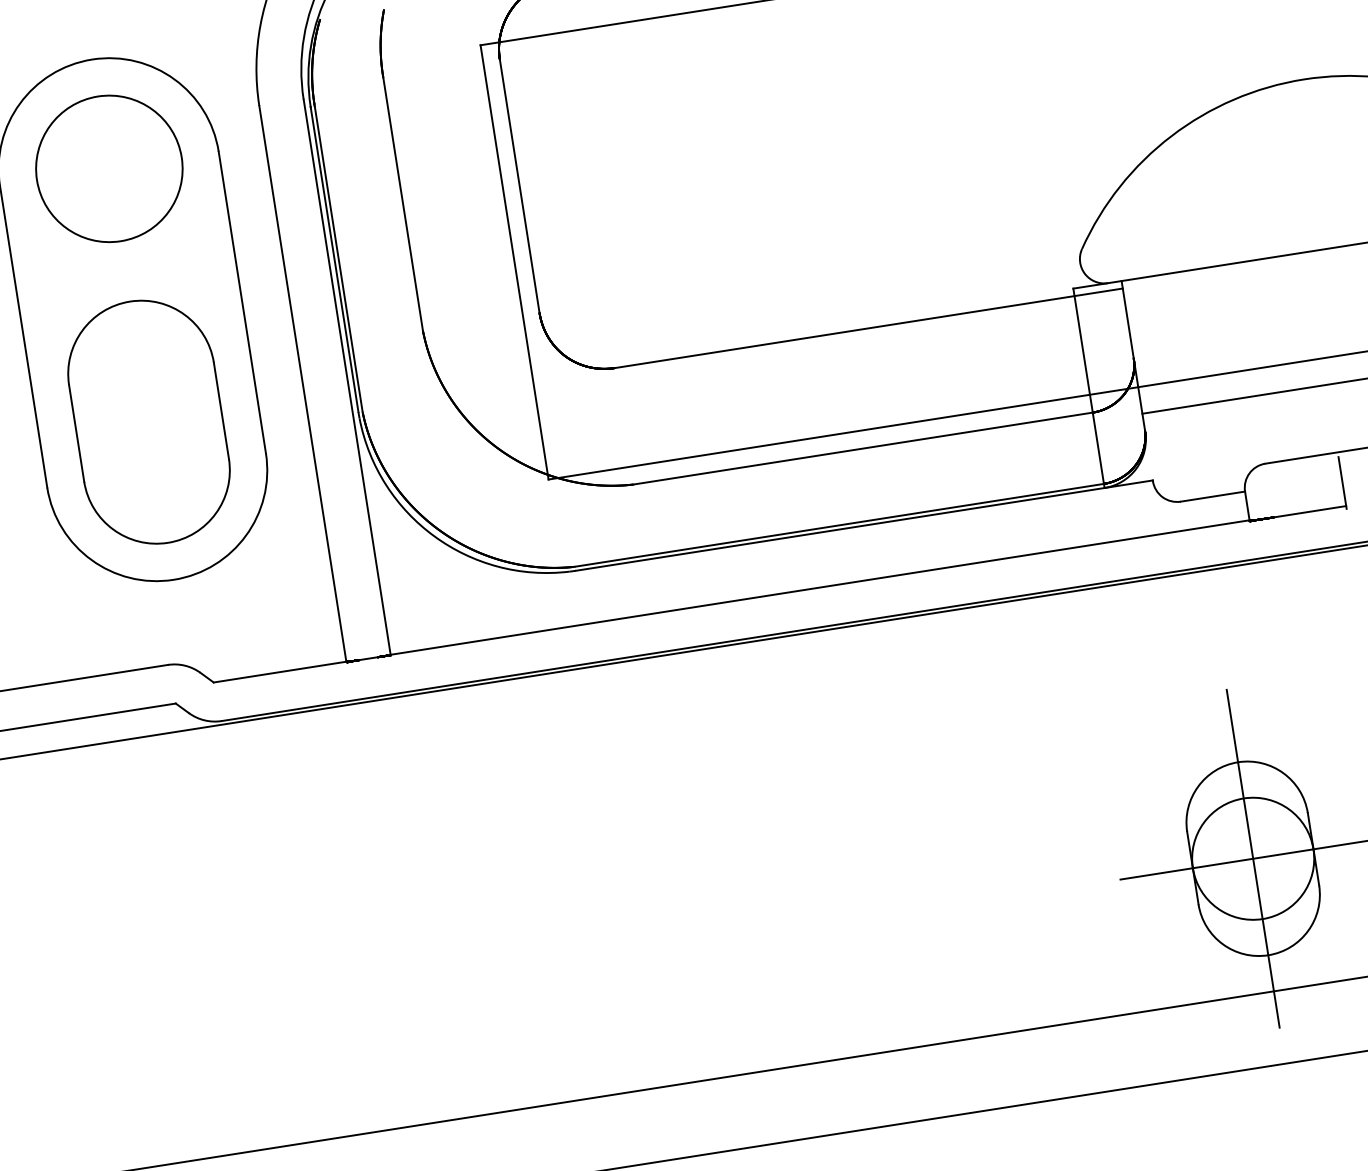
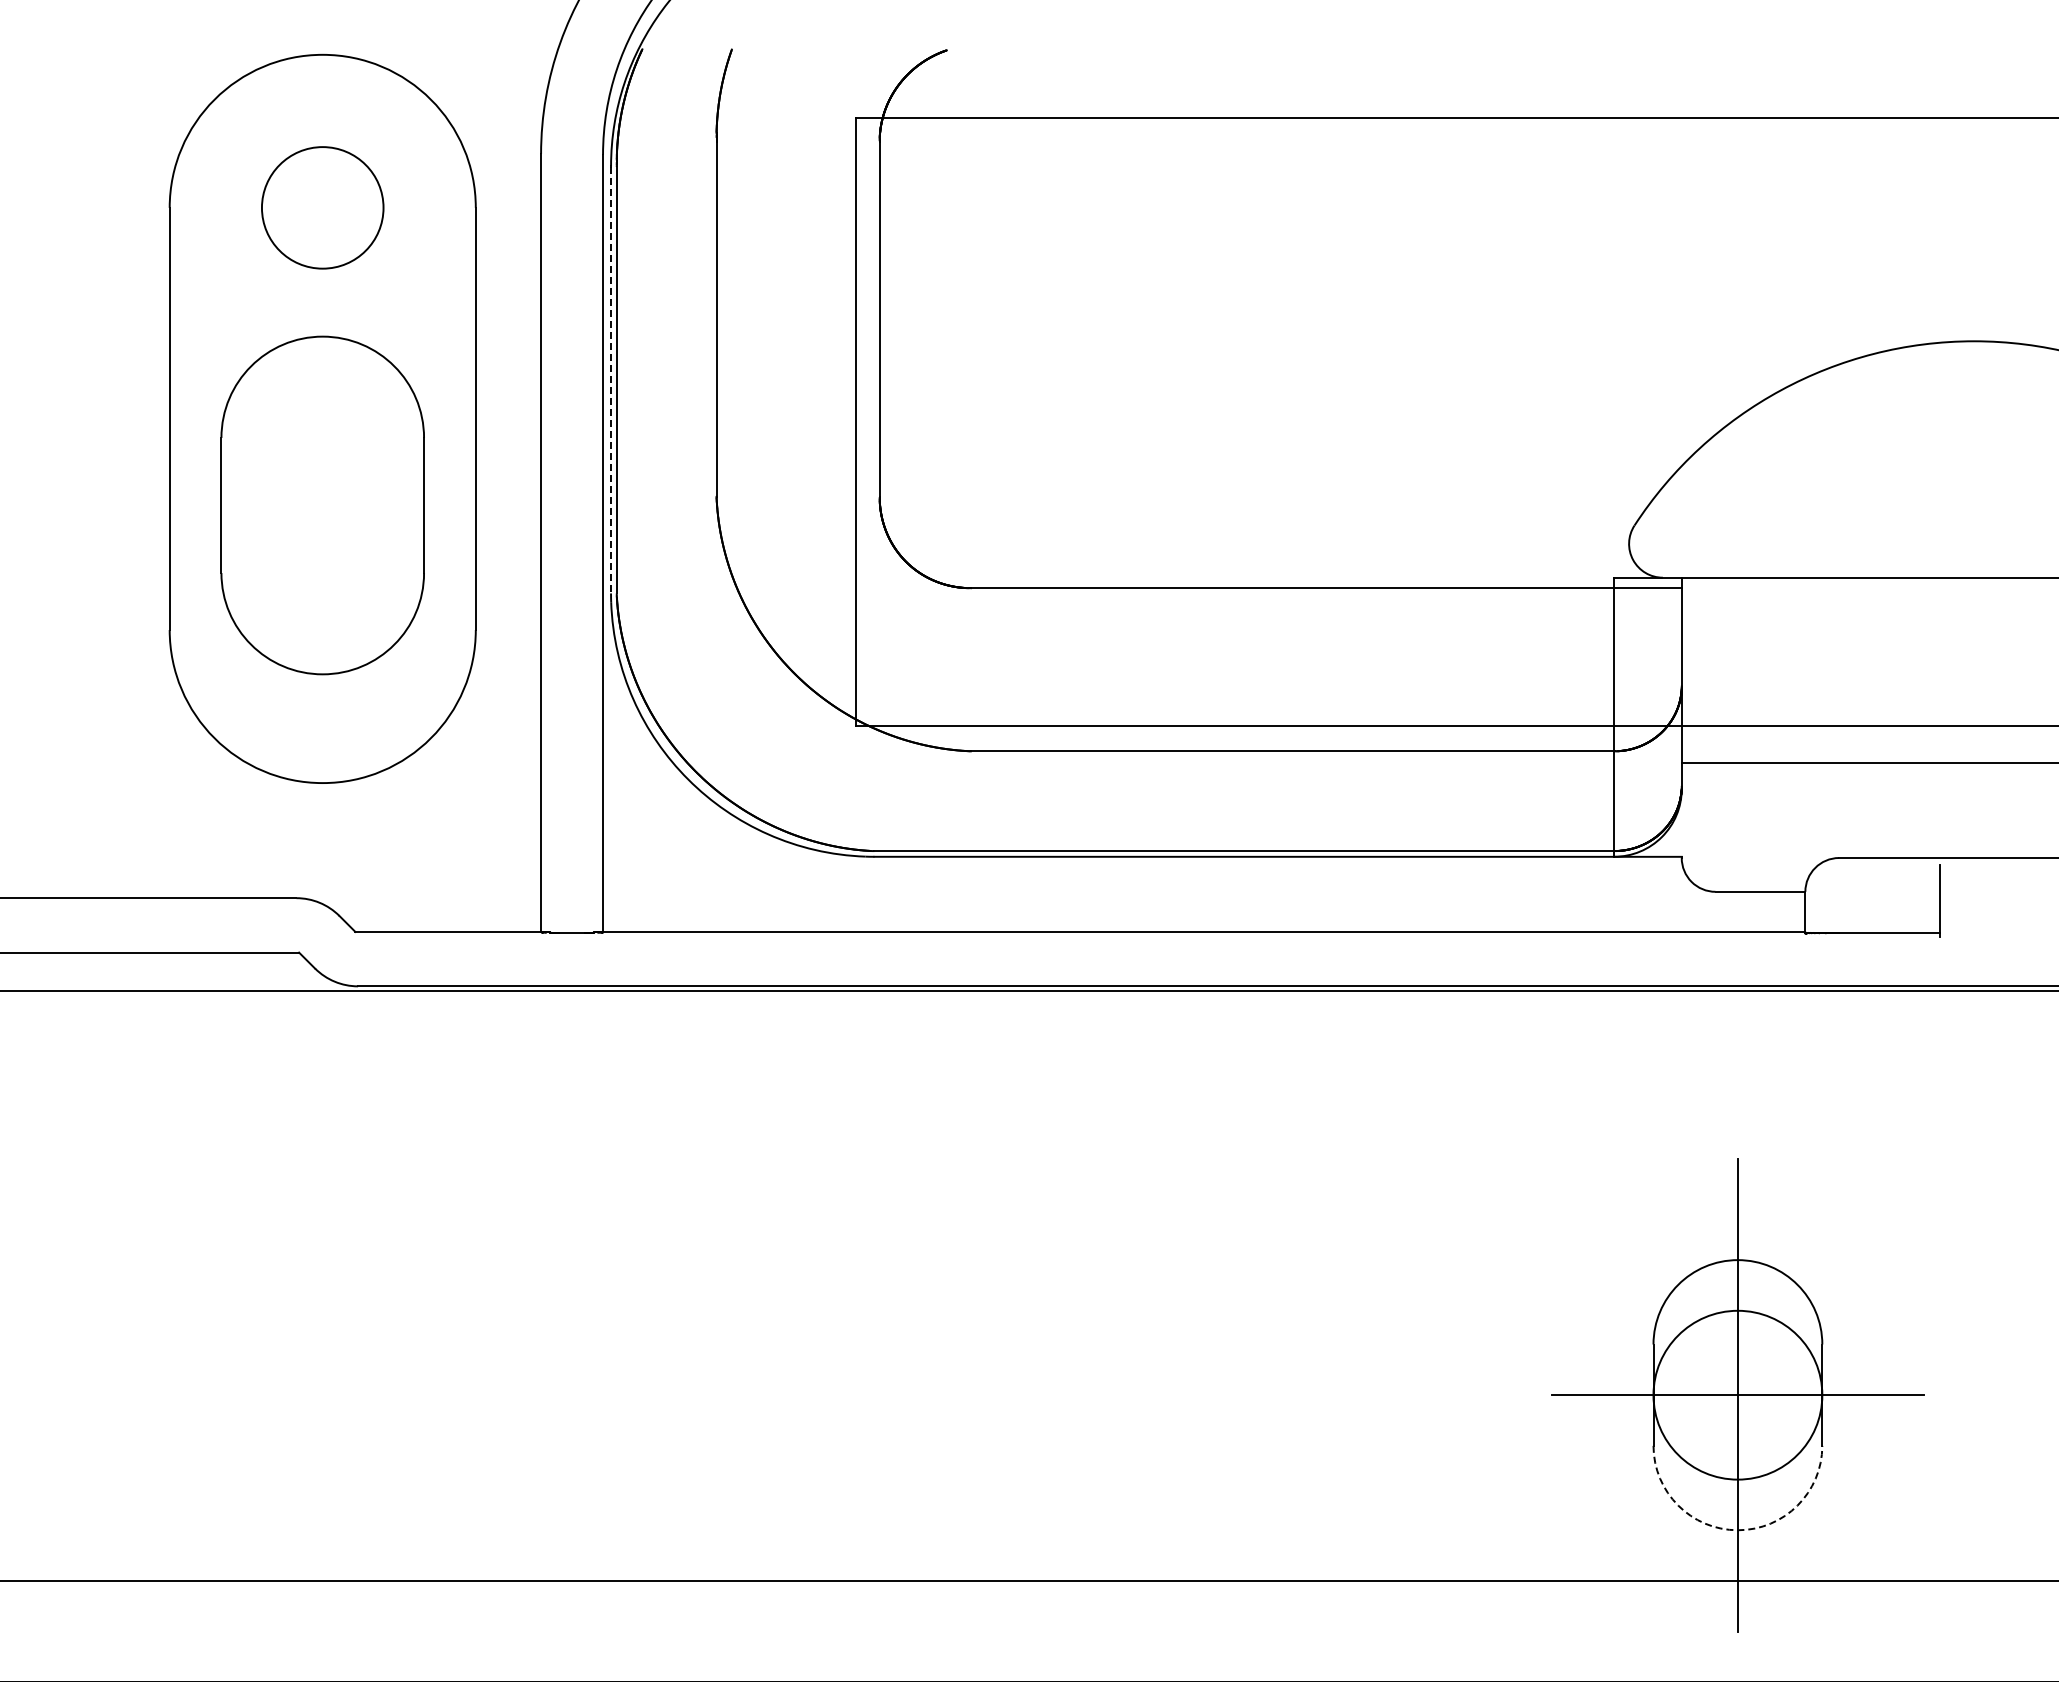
circle: (109, 168) -> (322, 207), size x0.6
line: (334, 259) -> (611, 380), solid -> dashed
part: (148, 422) -> (322, 505), moved
arc: (1268, 955) -> (1737, 1530), solid -> dashed

